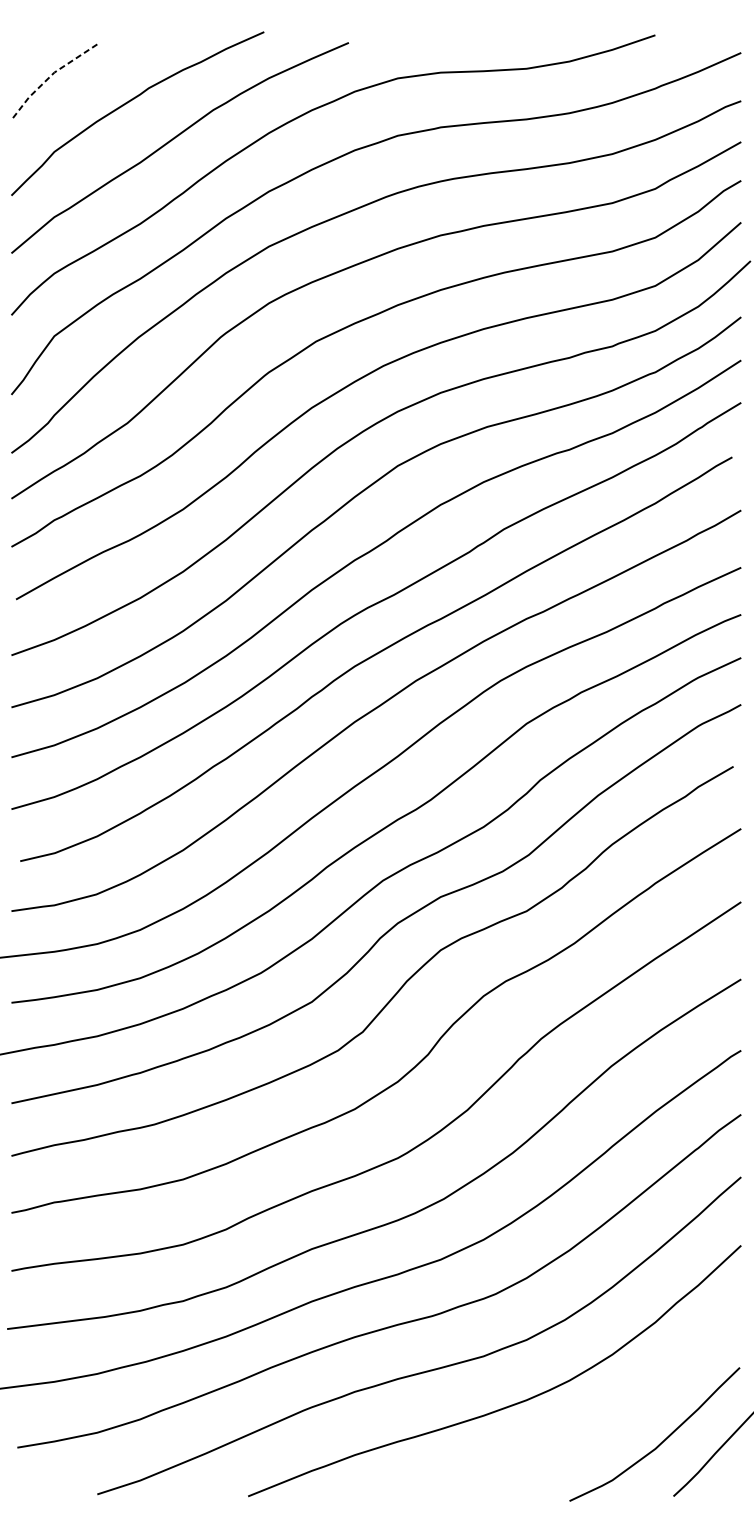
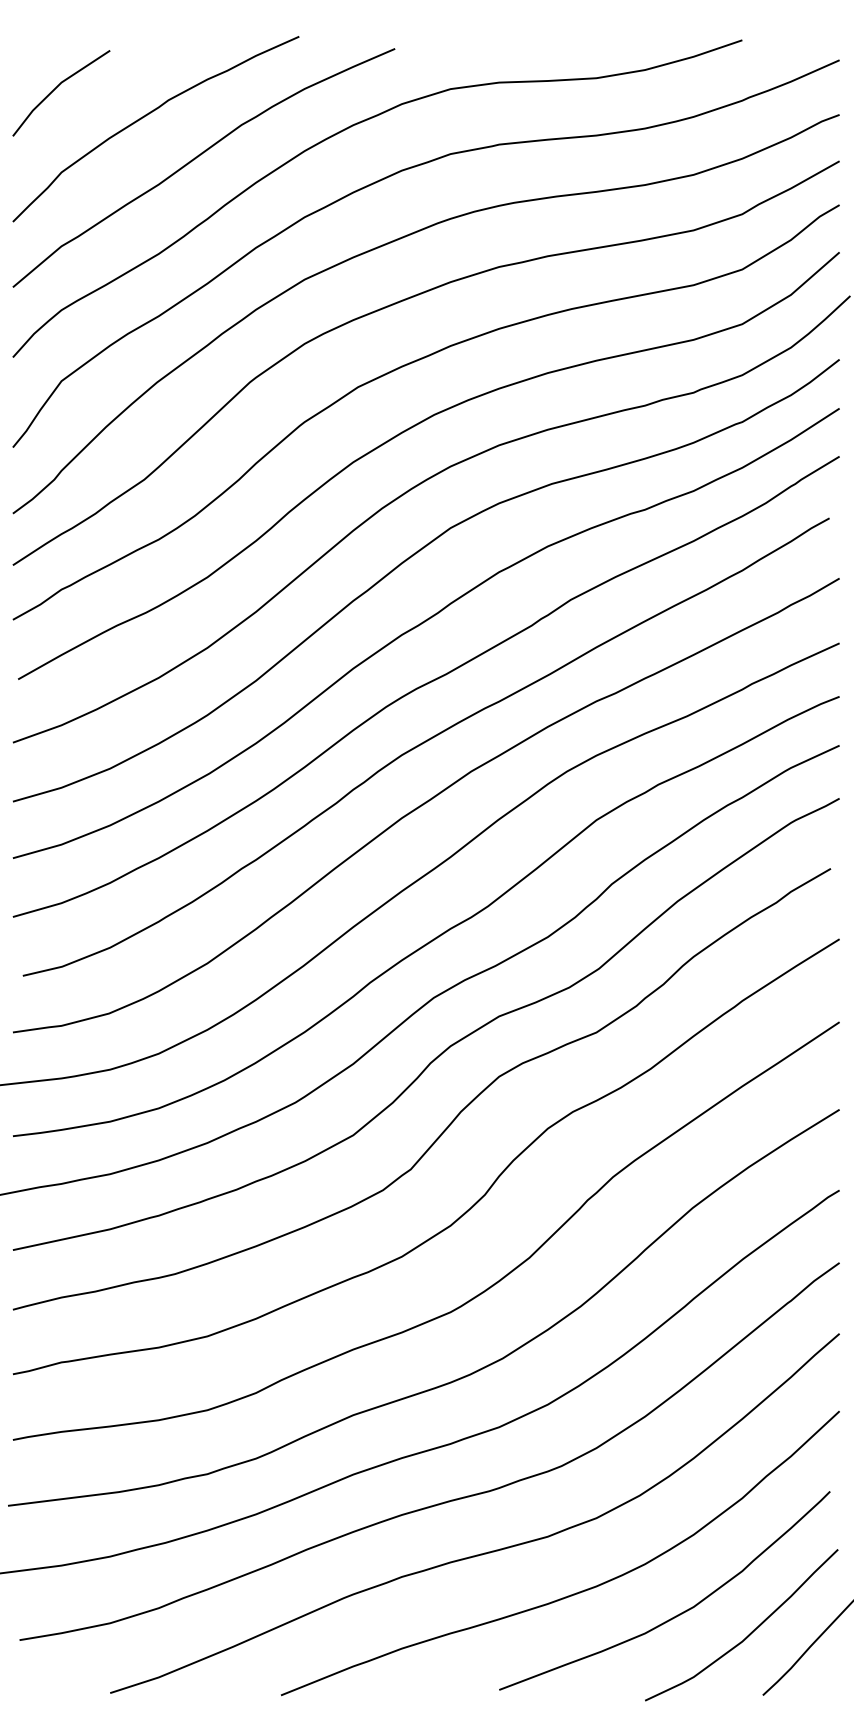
line: (49, 77) -> (55, 88), dashed -> solid
curve: (598, 1425) -> (677, 1614), added

